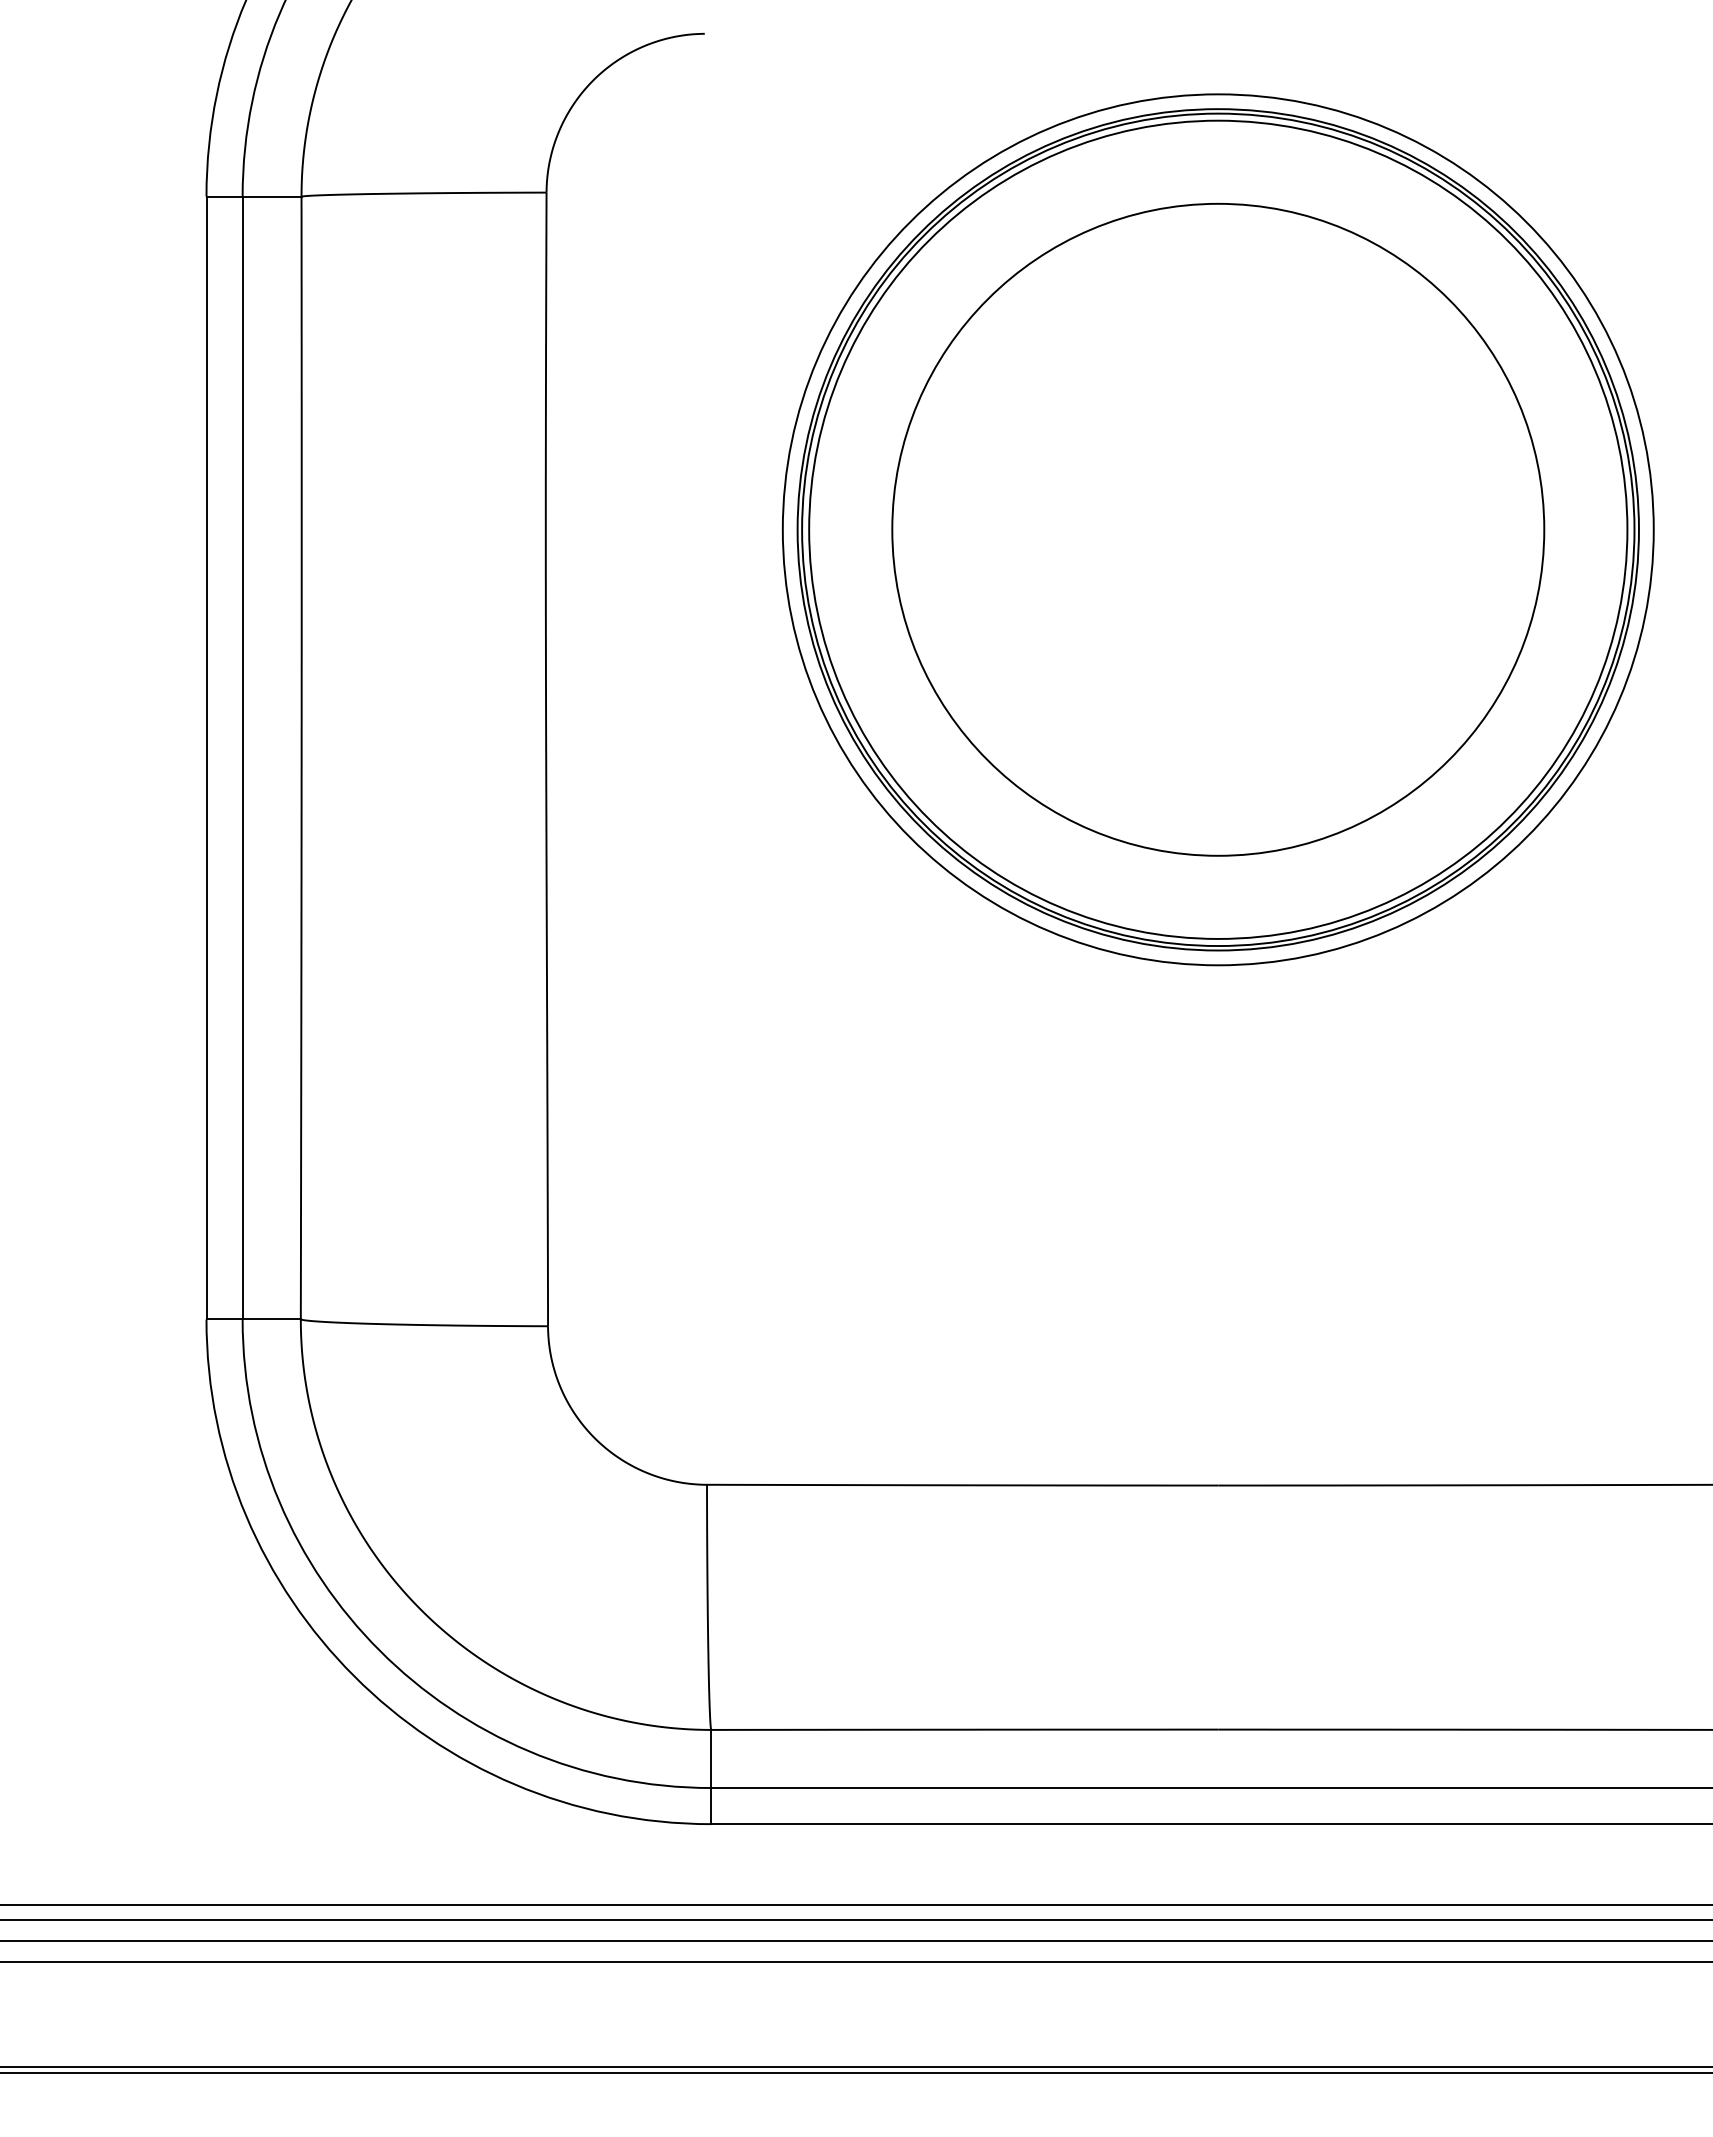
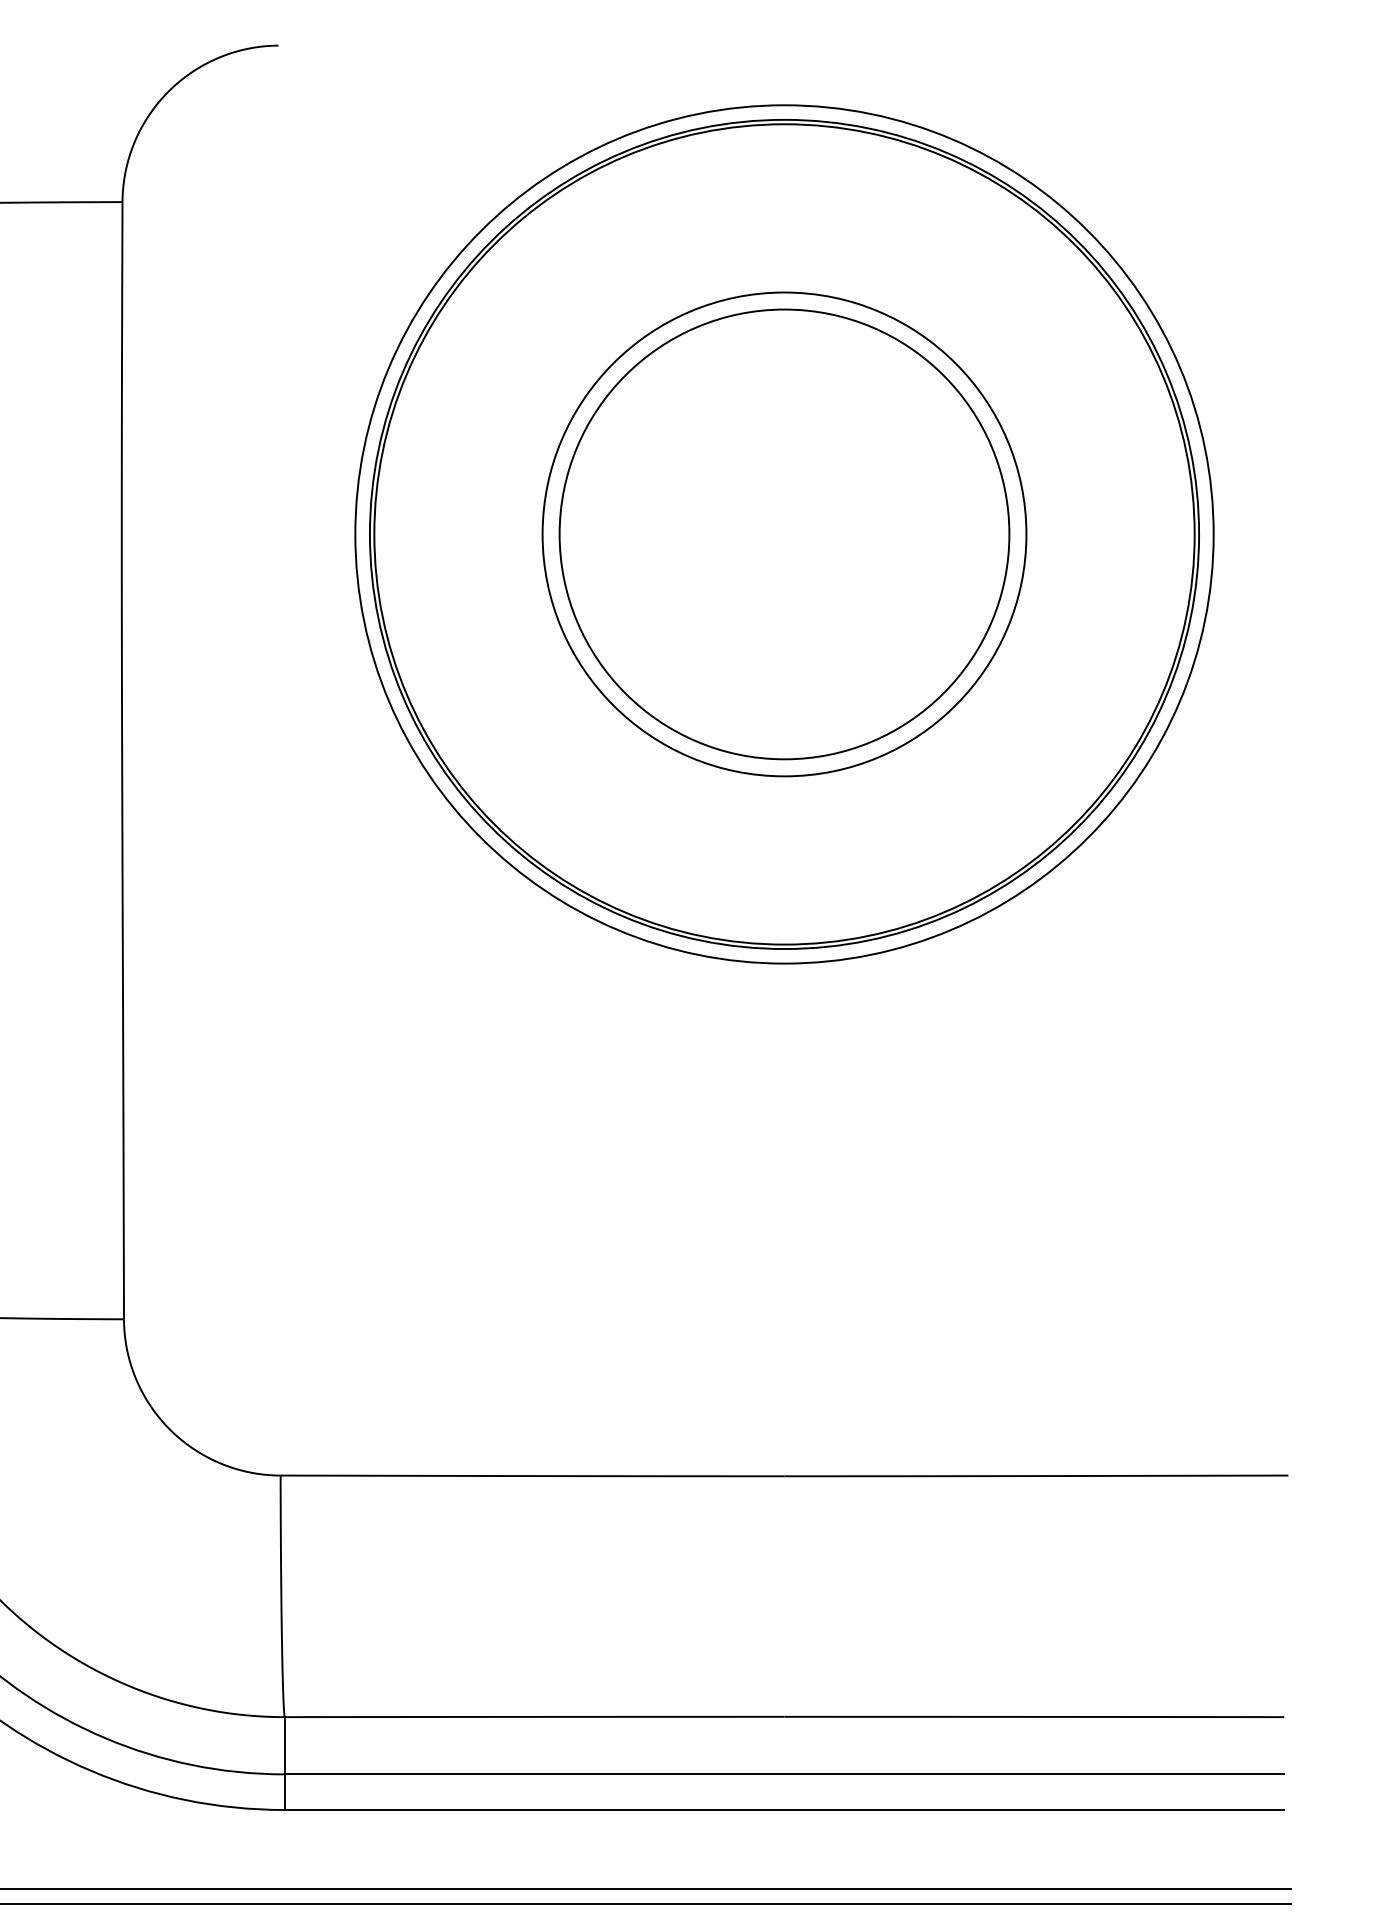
circle: (1218, 529) -> (784, 534), size x0.6
circle: (1218, 529) -> (784, 534), size x0.7

